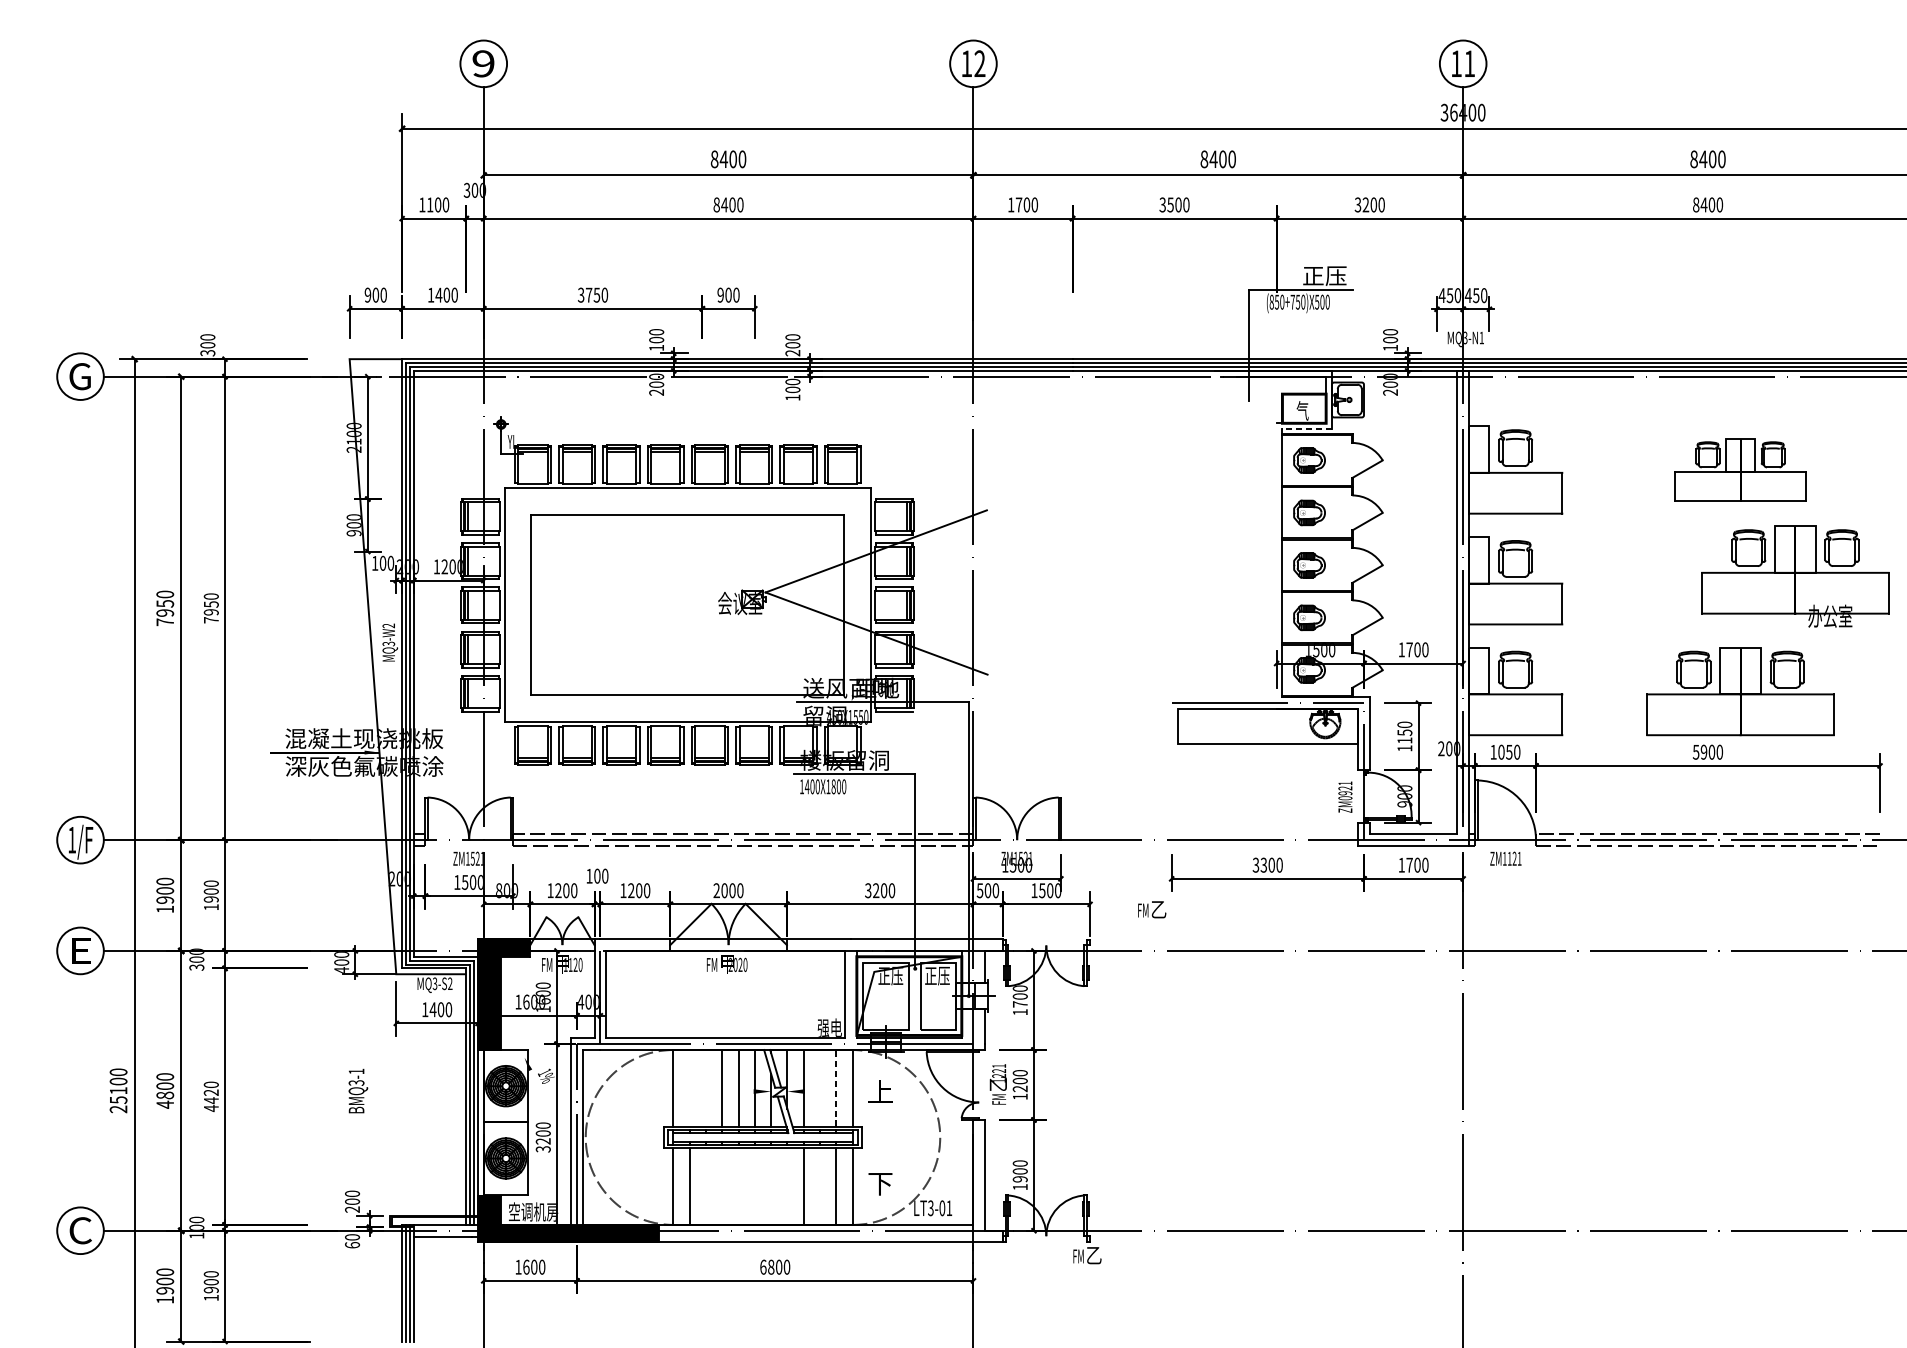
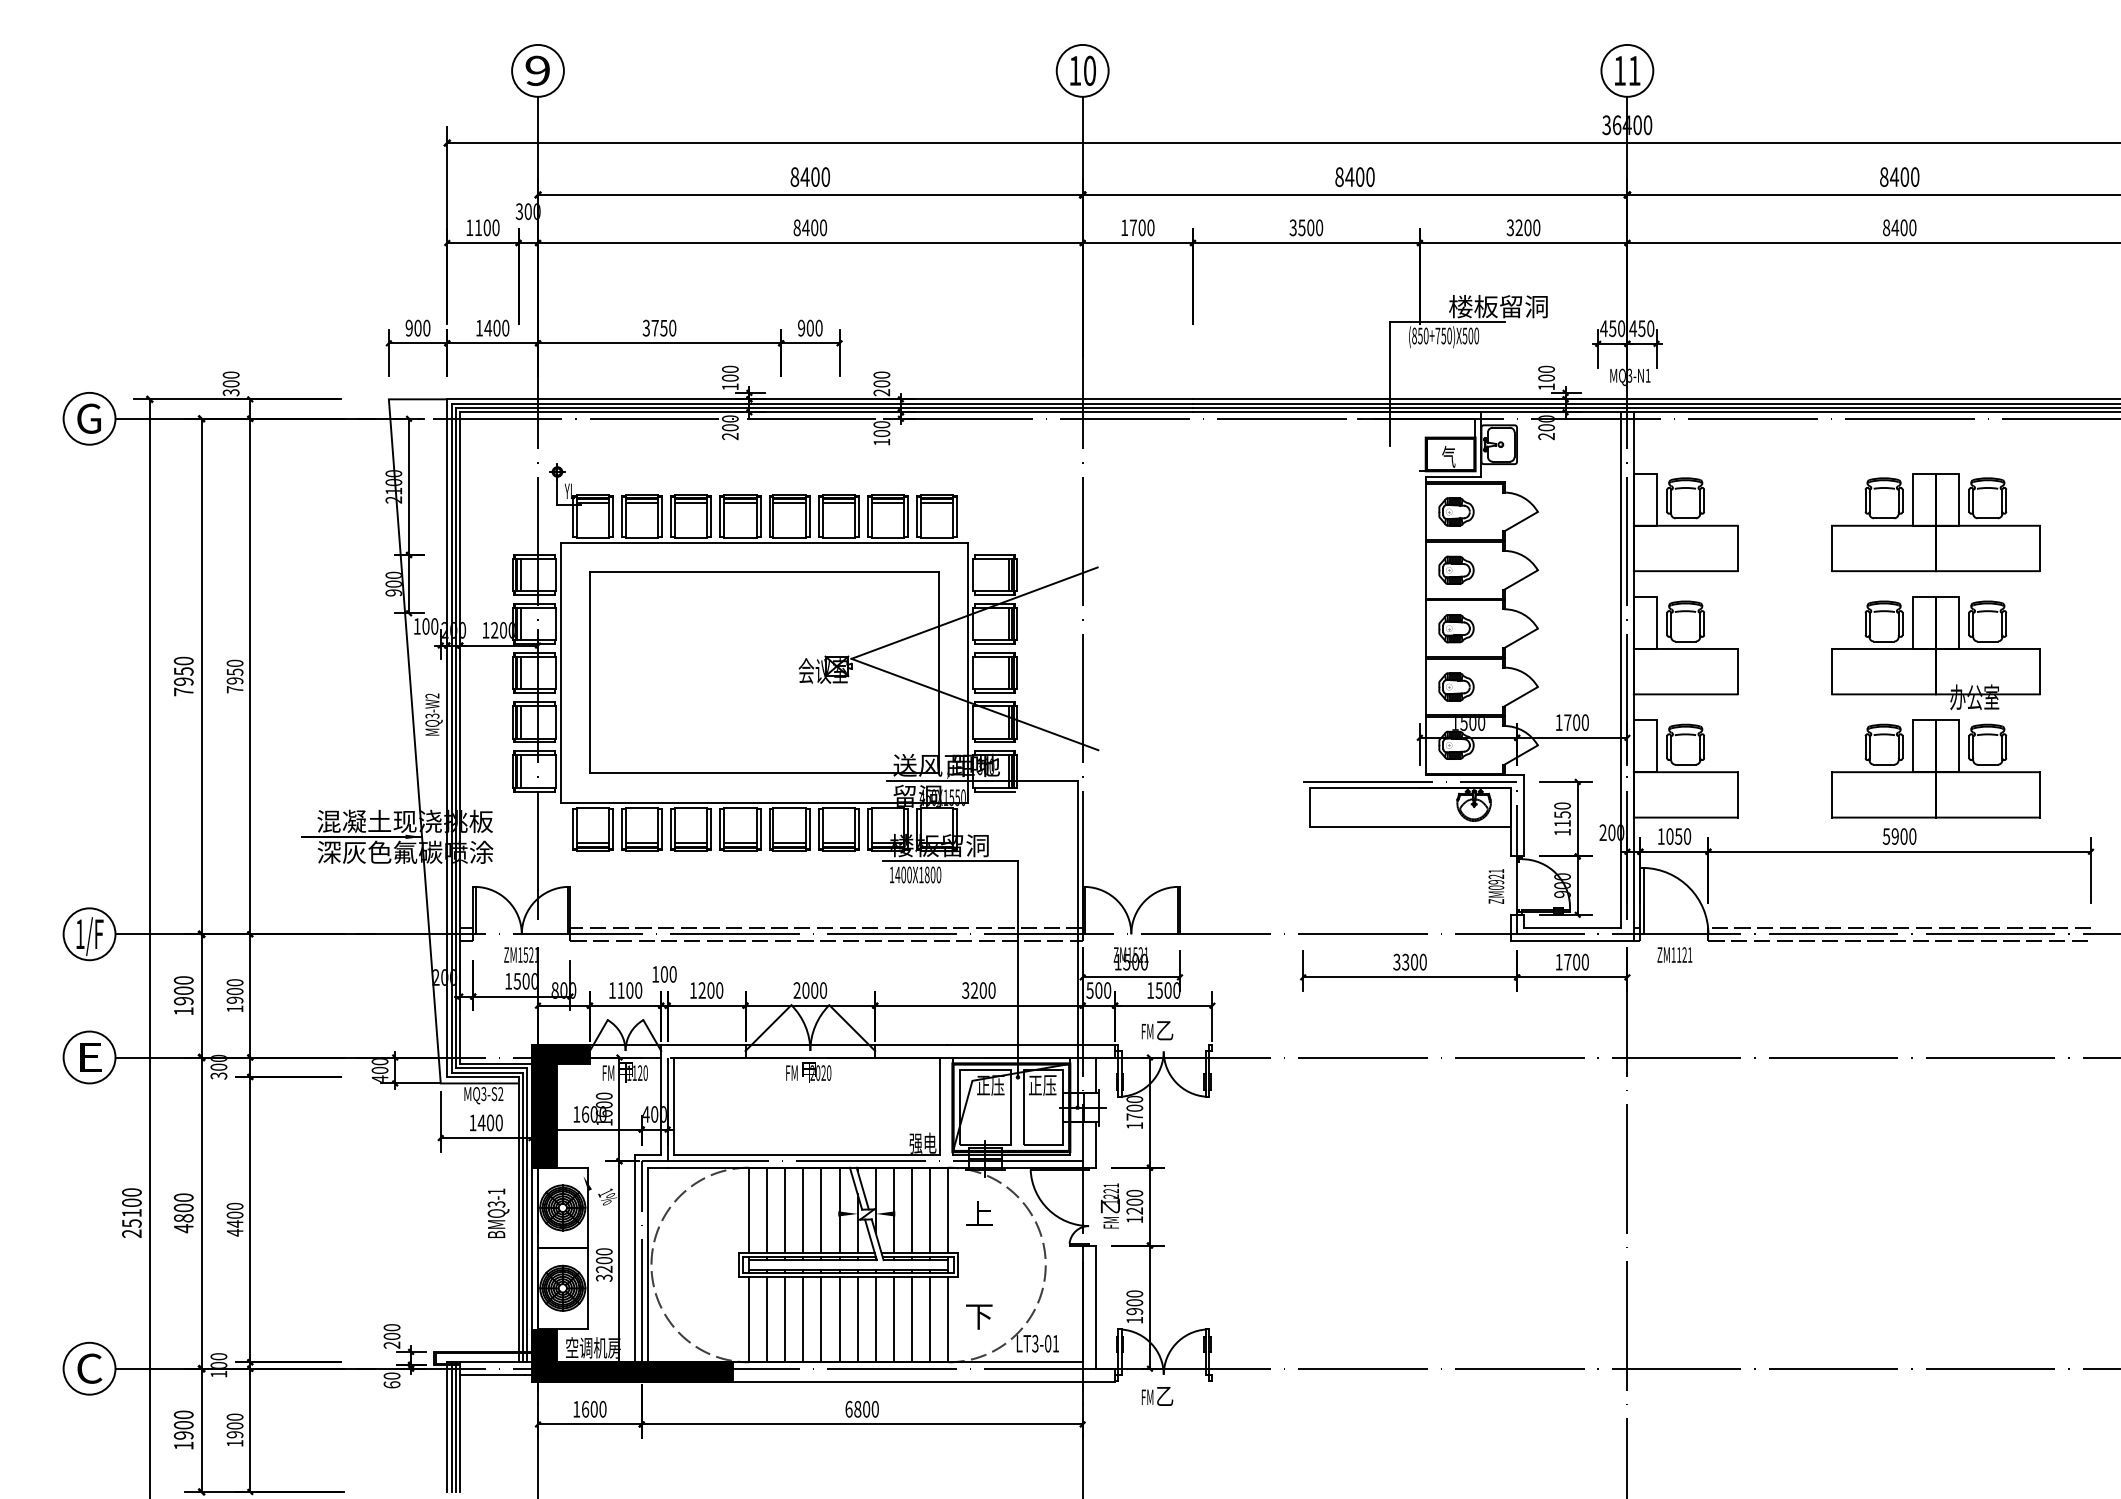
text: (979, 63) -> (1089, 70), 12 -> 10
text: (1347, 275) -> (1498, 306), 正压 -> 楼板留洞
line: (1306, 429) -> (1453, 477), dashed -> solid
part: (1740, 469) -> (1935, 522), size x1.43
part: (1795, 576) -> (1935, 653), moved
text: (557, 890) -> (620, 990), 1200 -> 1100
text: (1152, 909) -> (1157, 1030), moved
line: (689, 1088) -> (766, 1210), added
line: (706, 1088) -> (785, 1210), added
line: (820, 1088) -> (912, 1210), added
line: (836, 1088) -> (930, 1210), dashed -> solid
text: (358, 1090) -> (498, 1212), moved
text: (210, 1092) -> (234, 1214), 4420 -> 4400
line: (706, 1186) -> (785, 1319), added
line: (722, 1186) -> (803, 1319), added
line: (738, 1186) -> (821, 1319), added
line: (754, 1186) -> (839, 1319), added
line: (770, 1186) -> (857, 1319), added
line: (787, 1186) -> (875, 1319), added
line: (820, 1186) -> (912, 1319), added
text: (1087, 1255) -> (1157, 1396), moved

